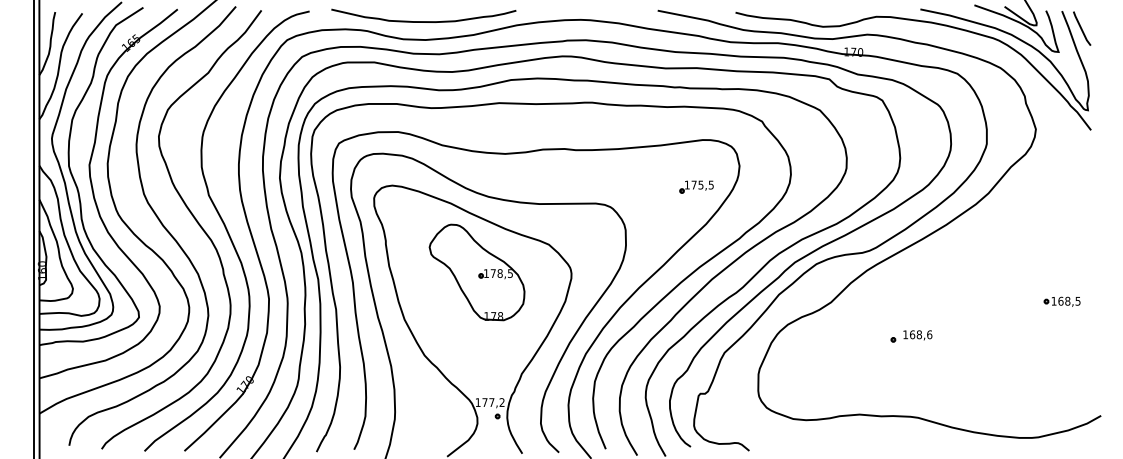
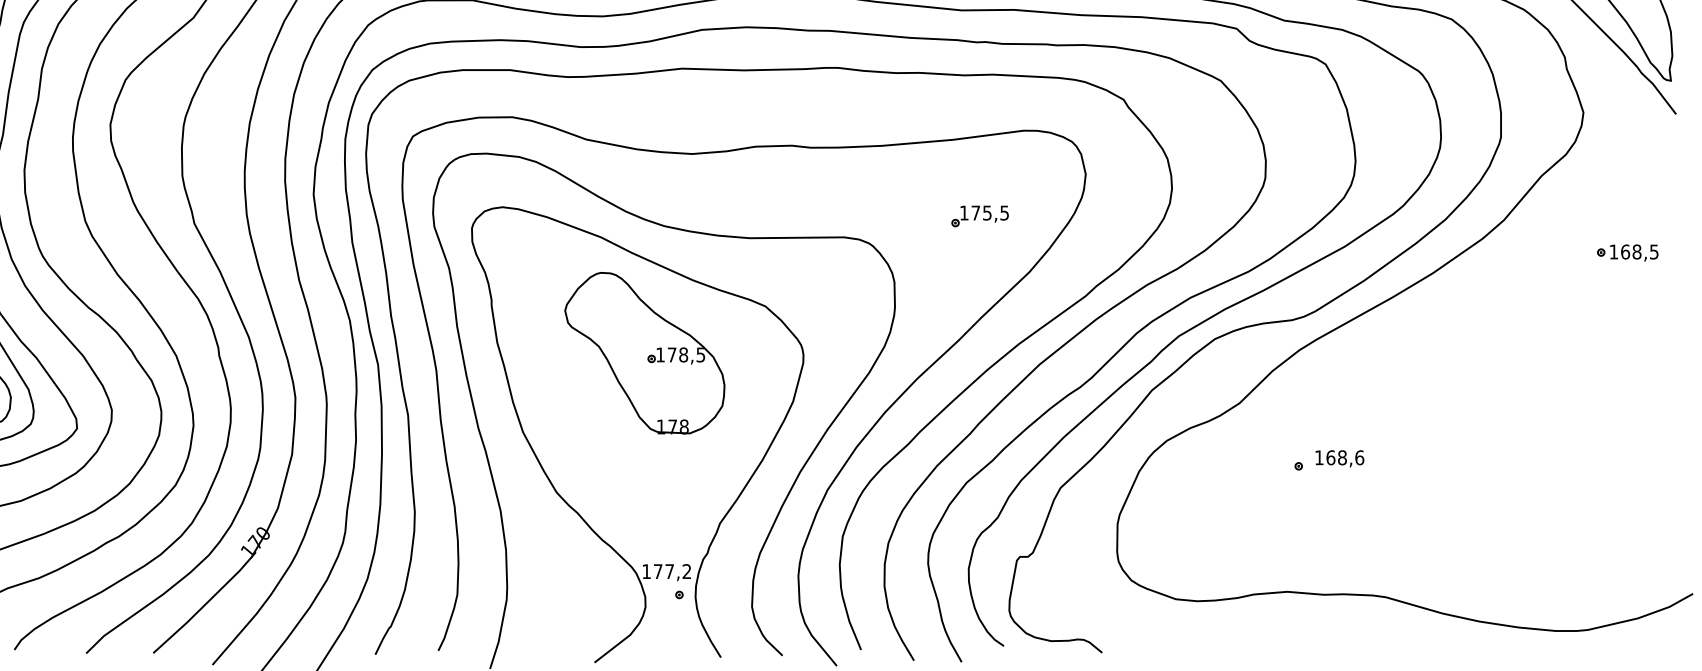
part: (696, 186) -> (979, 215), moved
part: (1061, 301) -> (1626, 252), moved
part: (911, 336) -> (1329, 460), moved

